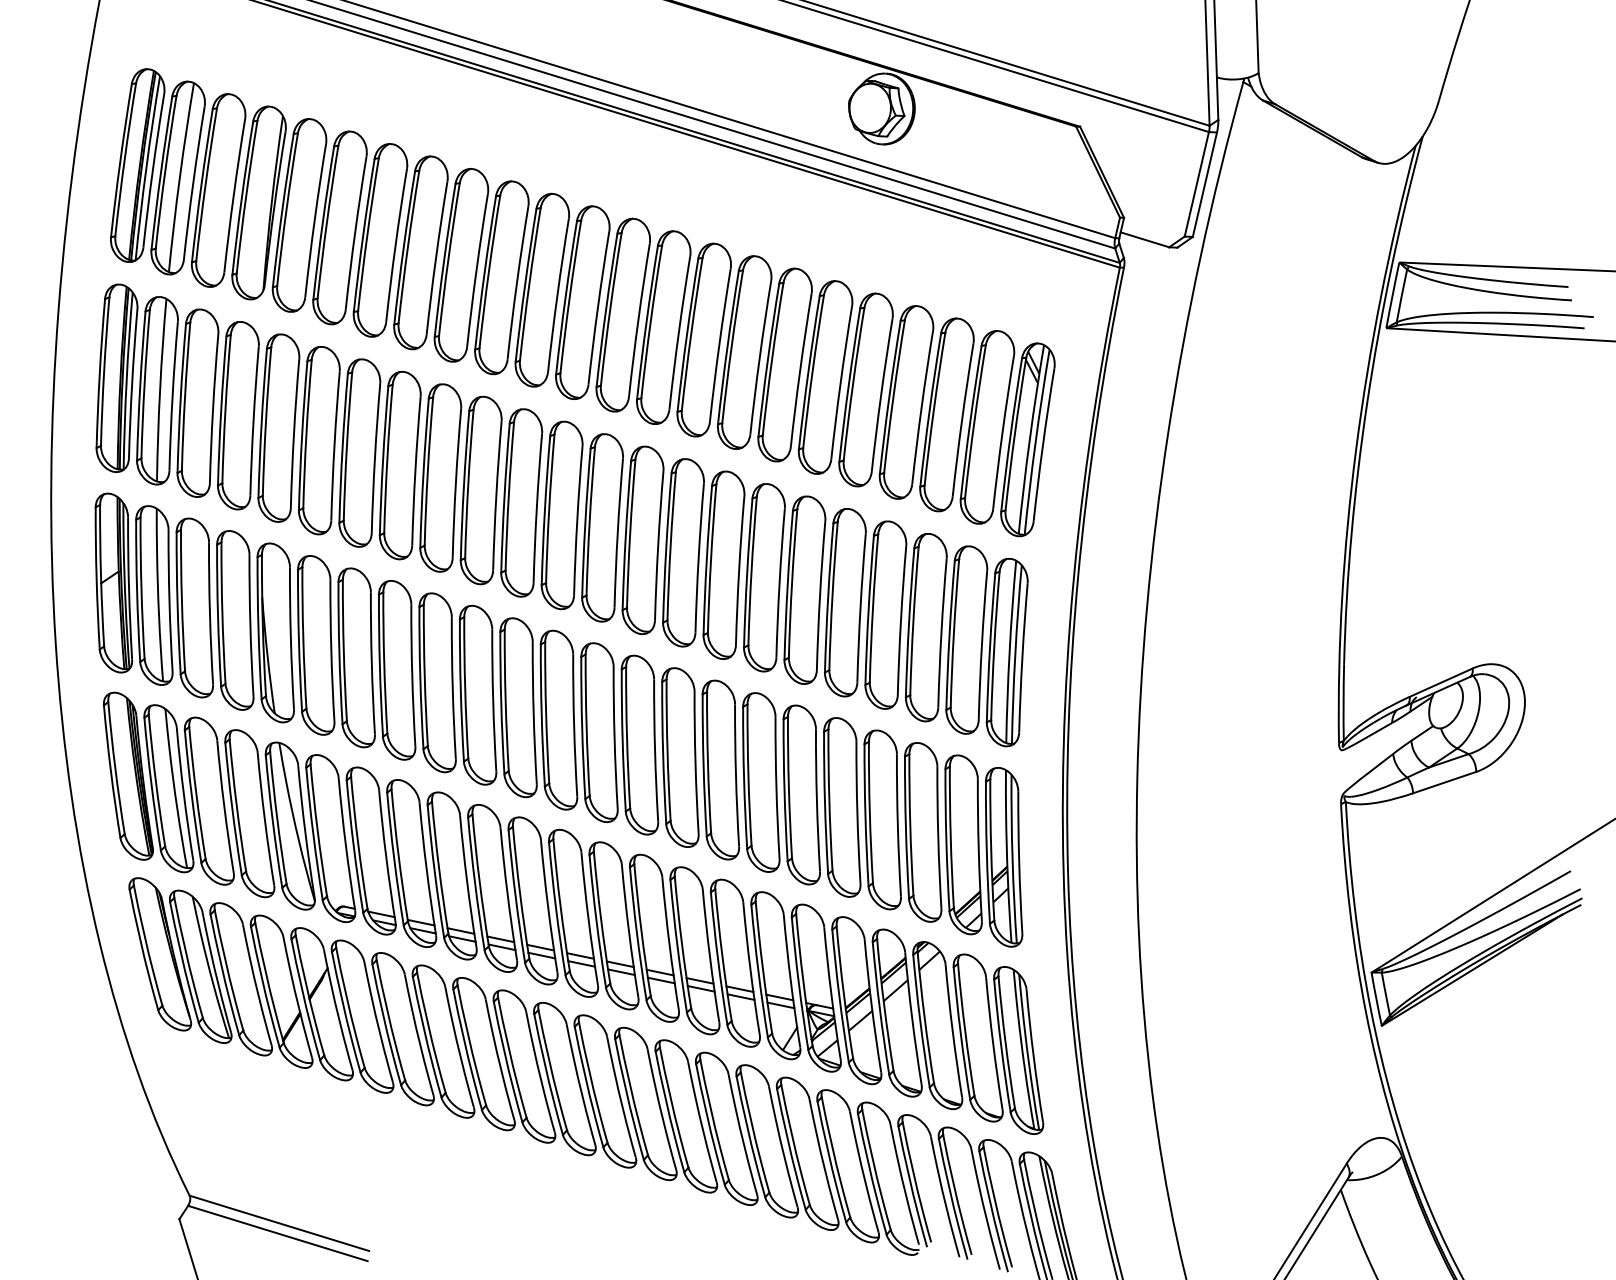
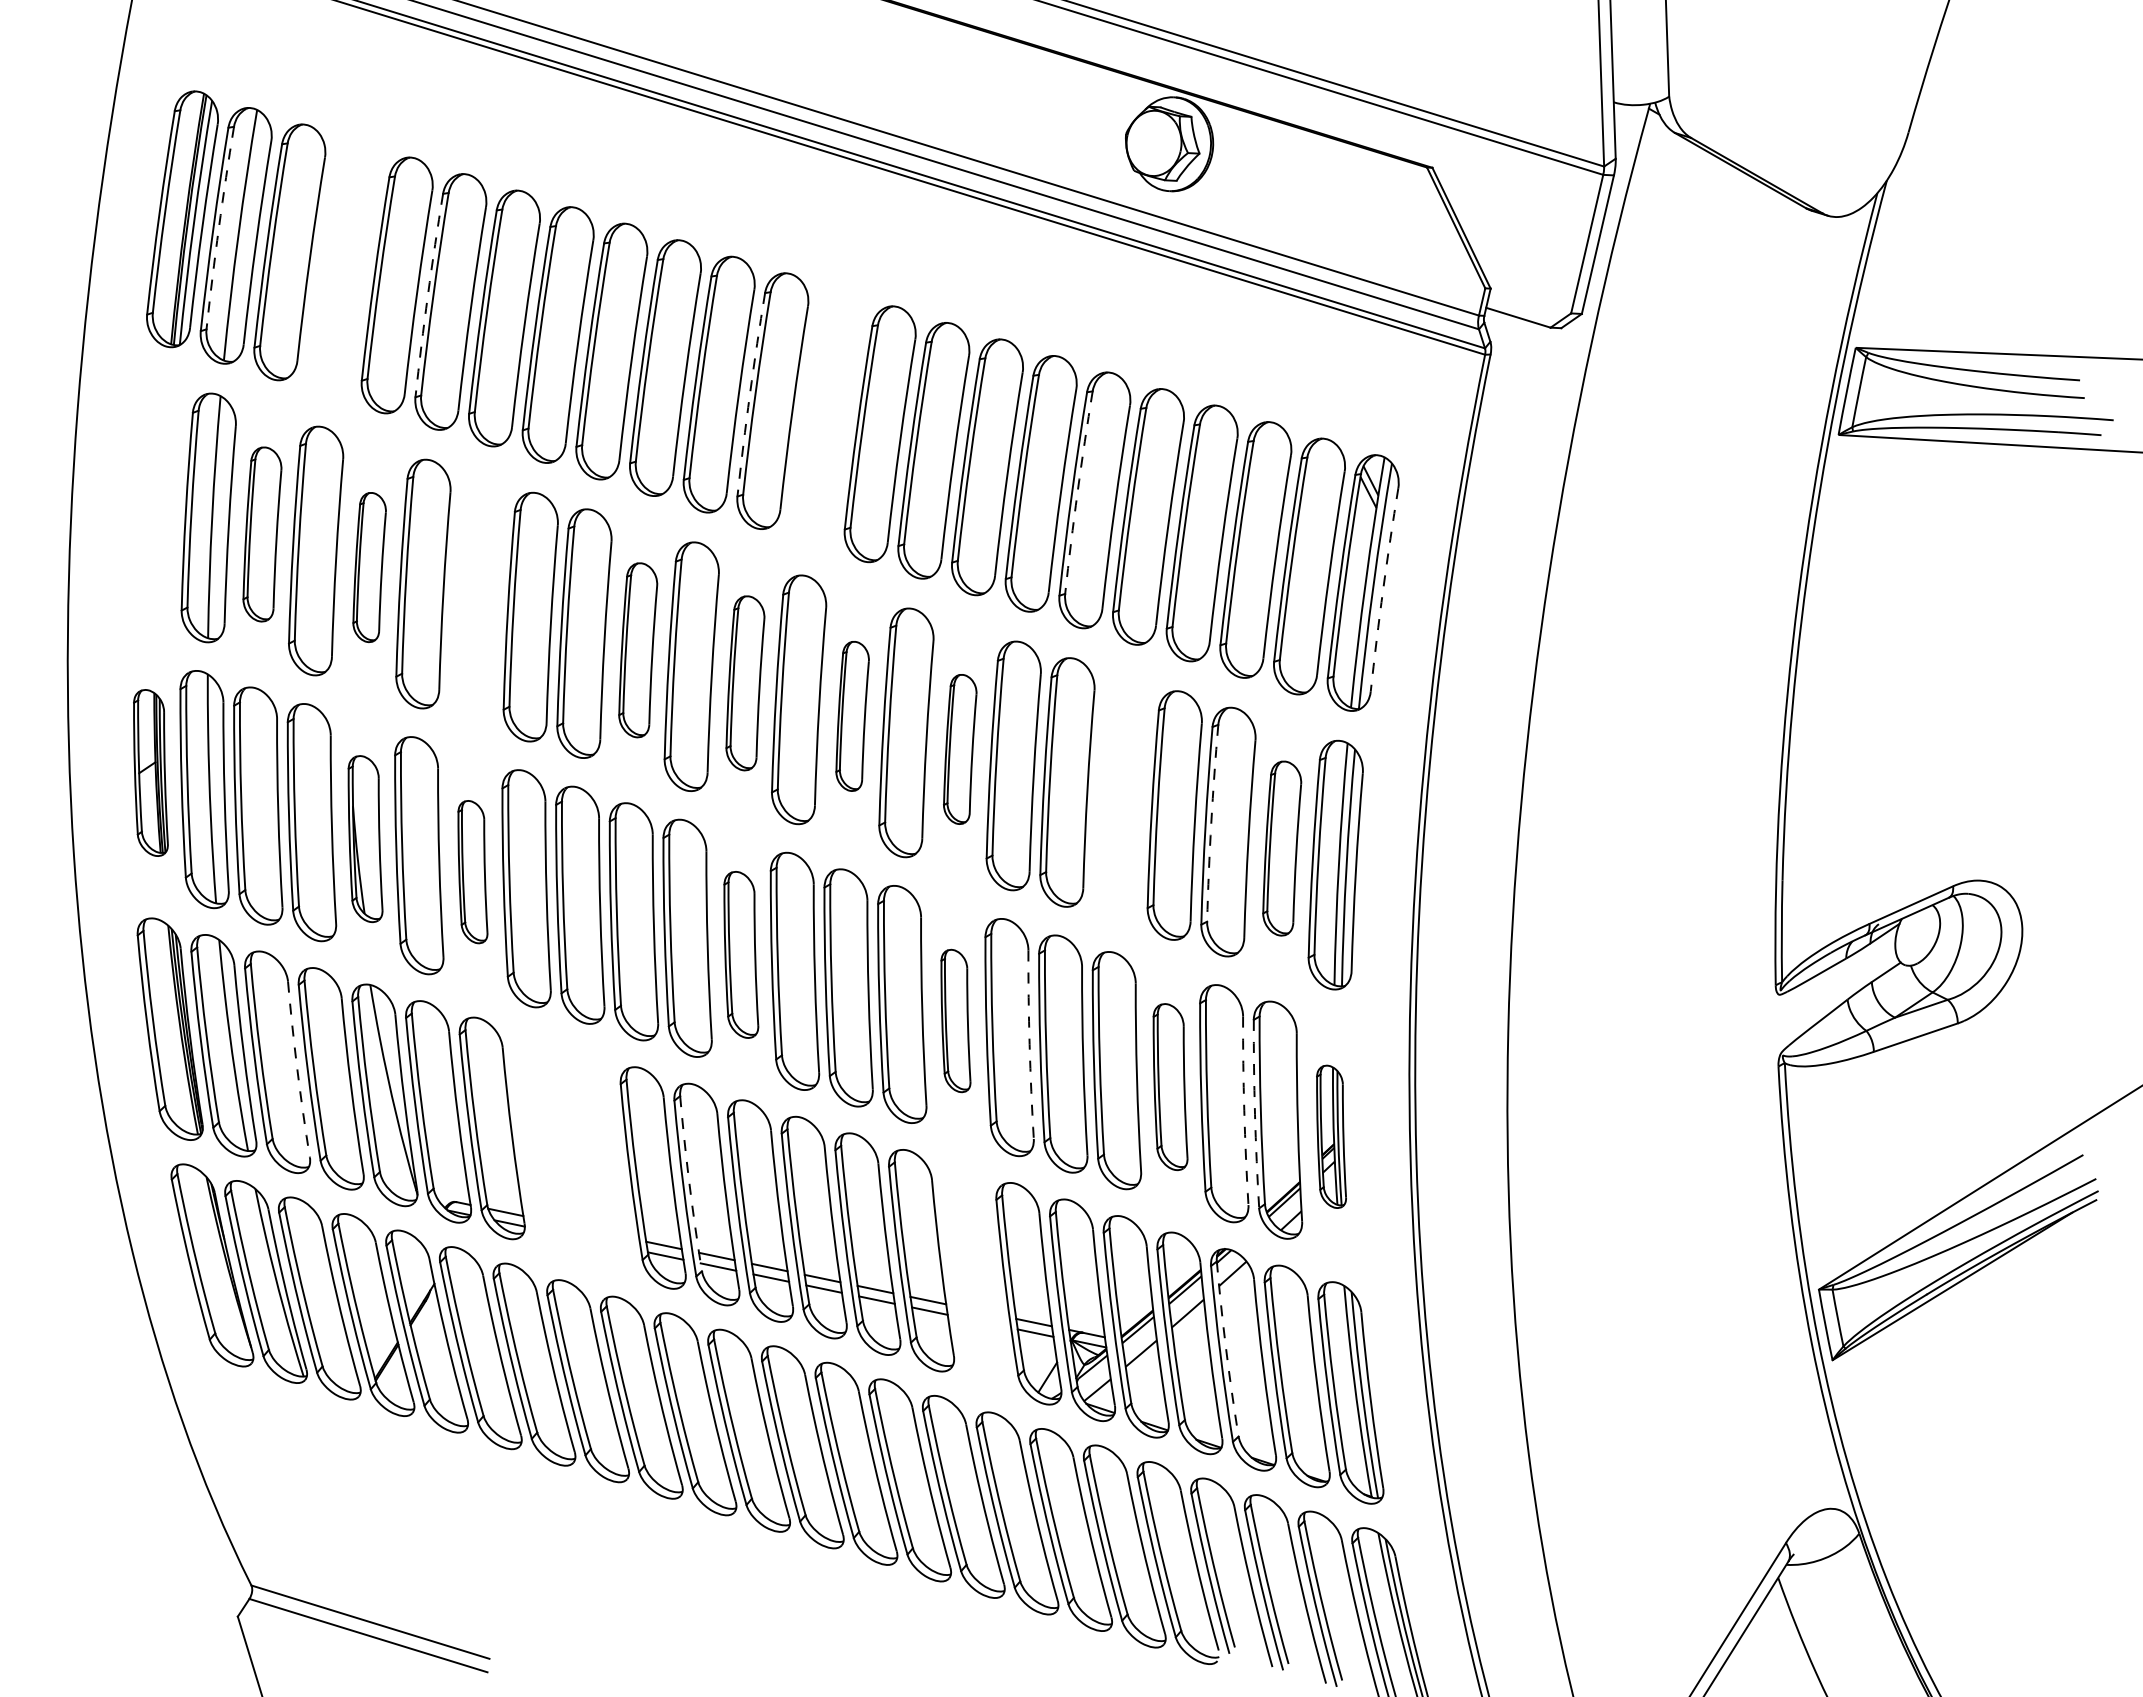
arc: (164, 171) -> (218, 227), solid -> dashed
part: (259, 202) -> (343, 268), removed
arc: (322, 223) -> (427, 295), solid -> dashed
arc: (565, 297) -> (749, 394), solid -> dashed
part: (623, 315) -> (826, 417), removed
arc: (812, 371) -> (1077, 492), solid -> dashed
part: (117, 378) -> (155, 501), removed
part: (198, 403) -> (262, 534), size x0.7
part: (278, 428) -> (369, 567), size x0.6
arc: (1043, 444) -> (1383, 589), solid -> dashed
part: (360, 453) -> (477, 600), removed
part: (481, 490) -> (638, 650), size x0.7
part: (562, 515) -> (745, 683), size x0.7
part: (642, 540) -> (852, 716), size x0.6
part: (724, 565) -> (960, 749), size x0.6
part: (113, 582) -> (150, 772), size x0.7
part: (845, 602) -> (1121, 798), removed
arc: (913, 621) -> (1211, 823), solid -> dashed
part: (275, 632) -> (365, 838), size x0.7
part: (967, 640) -> (1282, 848), size x0.7
part: (356, 657) -> (472, 871), size x0.6
part: (559, 719) -> (741, 954), size x0.7
part: (720, 769) -> (955, 1020), size x0.6
arc: (776, 787) -> (1029, 1044), solid -> dashed
arc: (224, 806) -> (297, 1069), solid -> dashed
part: (882, 819) -> (1170, 1086), size x0.7
arc: (938, 837) -> (1244, 1110), solid -> dashed
arc: (946, 840) -> (1255, 1114), solid -> dashed
part: (1004, 857) -> (1331, 1136), size x0.6
part: (431, 869) -> (572, 1153), removed
arc: (519, 892) -> (689, 1183), solid -> dashed
part: (734, 962) -> (974, 1276), removed
arc: (924, 1017) -> (1226, 1349), solid -> dashed

